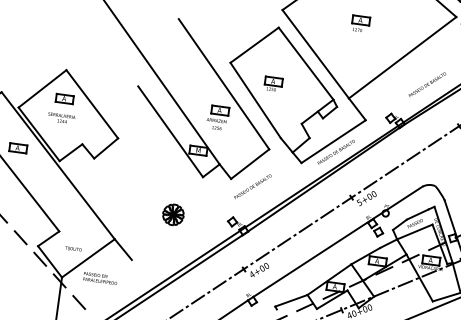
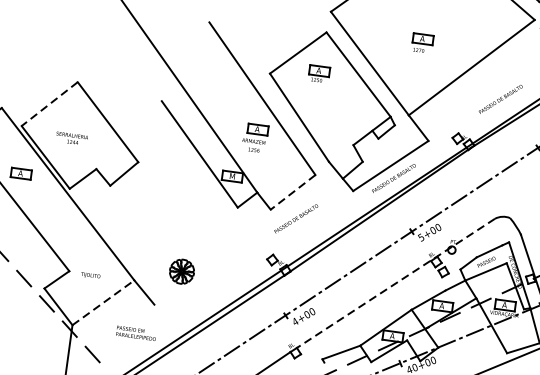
part: (361, 22) -> (423, 41), moved
part: (273, 83) -> (319, 73), moved
line: (42, 89) -> (49, 104), solid -> dashed
part: (64, 98) -> (75, 115), removed
line: (249, 164) -> (292, 192), solid -> dashed
part: (173, 214) -> (182, 271), moved
line: (337, 241) -> (395, 283), solid -> dashed
text: (73, 248) -> (90, 274), moved
line: (88, 258) -> (103, 302), solid -> dashed
text: (100, 278) -> (136, 333), moved

